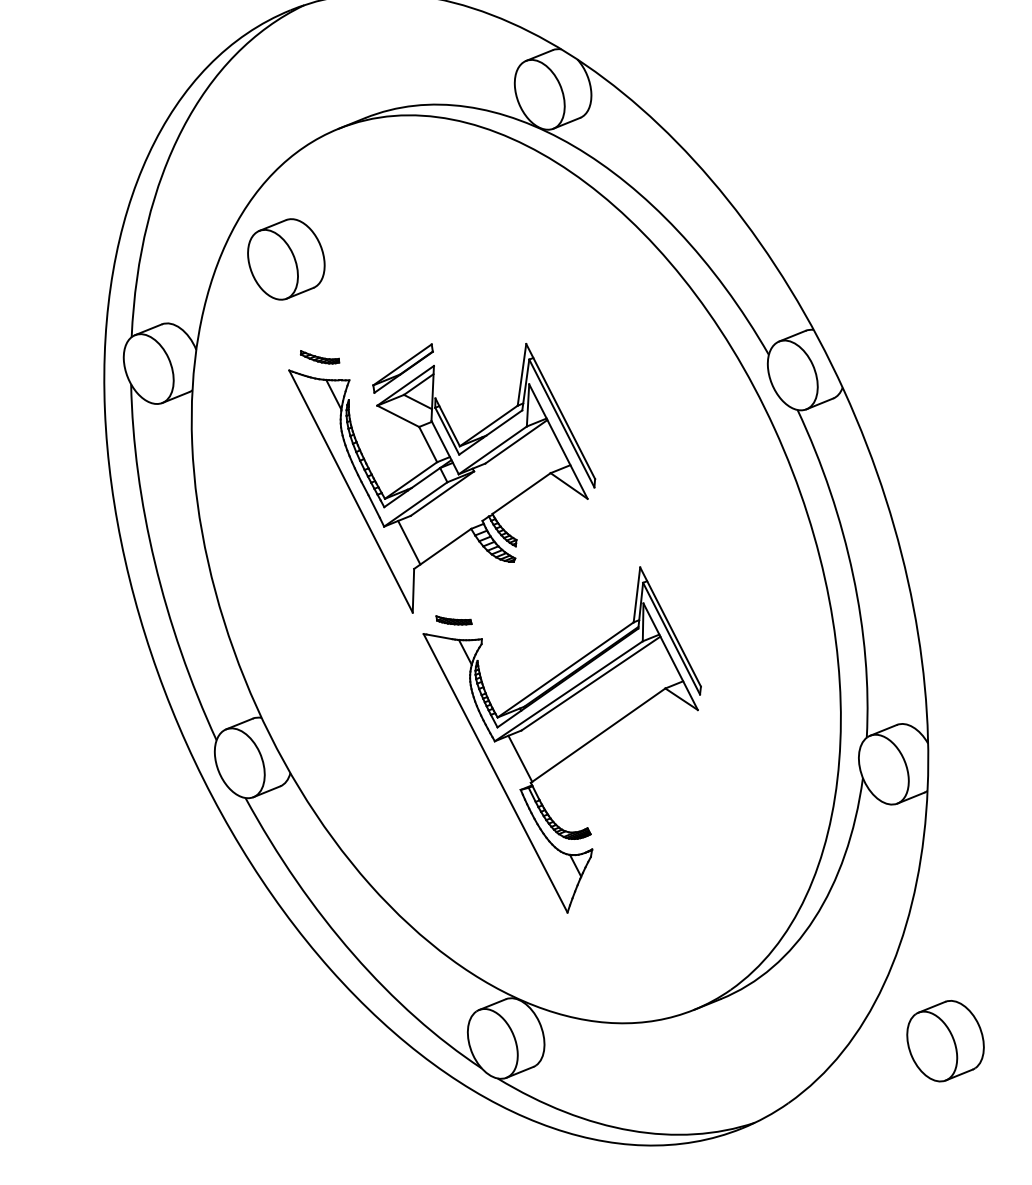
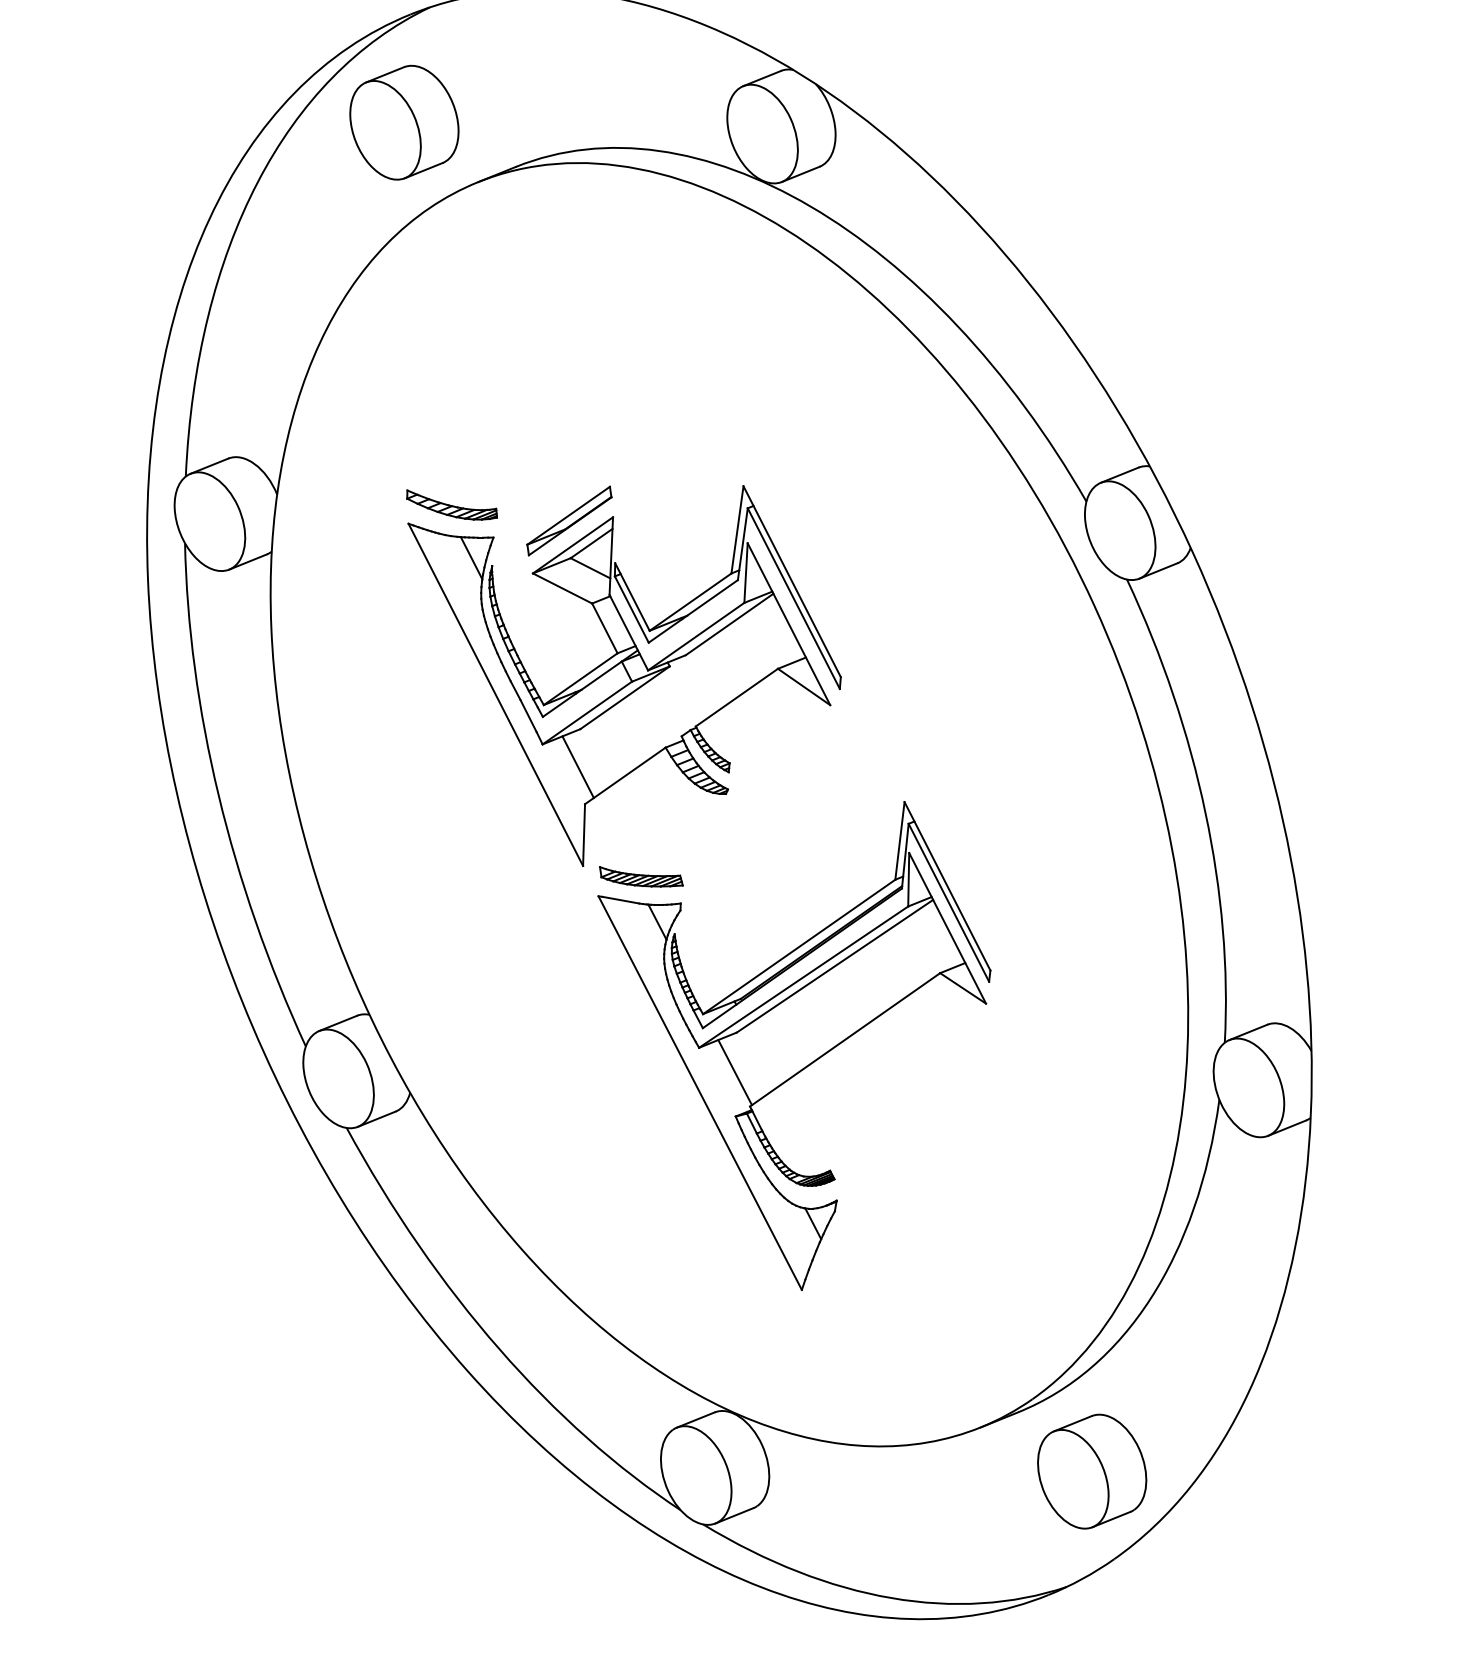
part: (286, 259) -> (404, 122), moved
part: (319, 356) -> (451, 504), size x1.67
part: (454, 620) -> (641, 876), size x1.67
part: (945, 1041) -> (1092, 1471), moved

